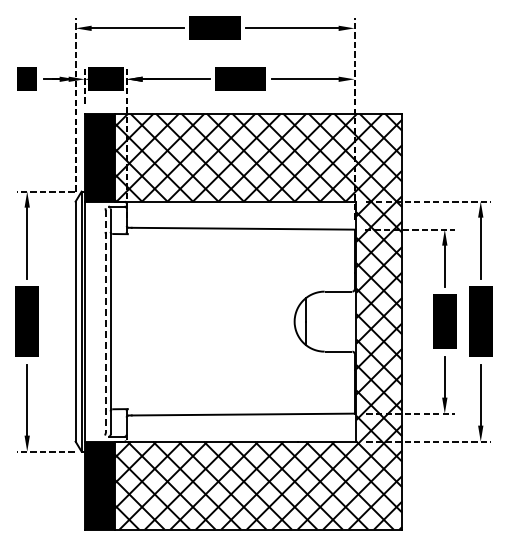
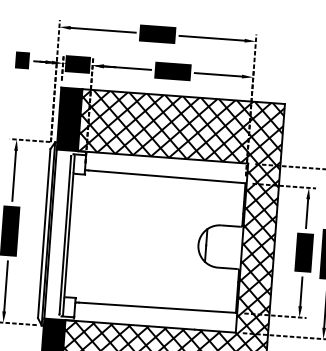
line: (105, 321) -> (65, 235), dashed -> solid

